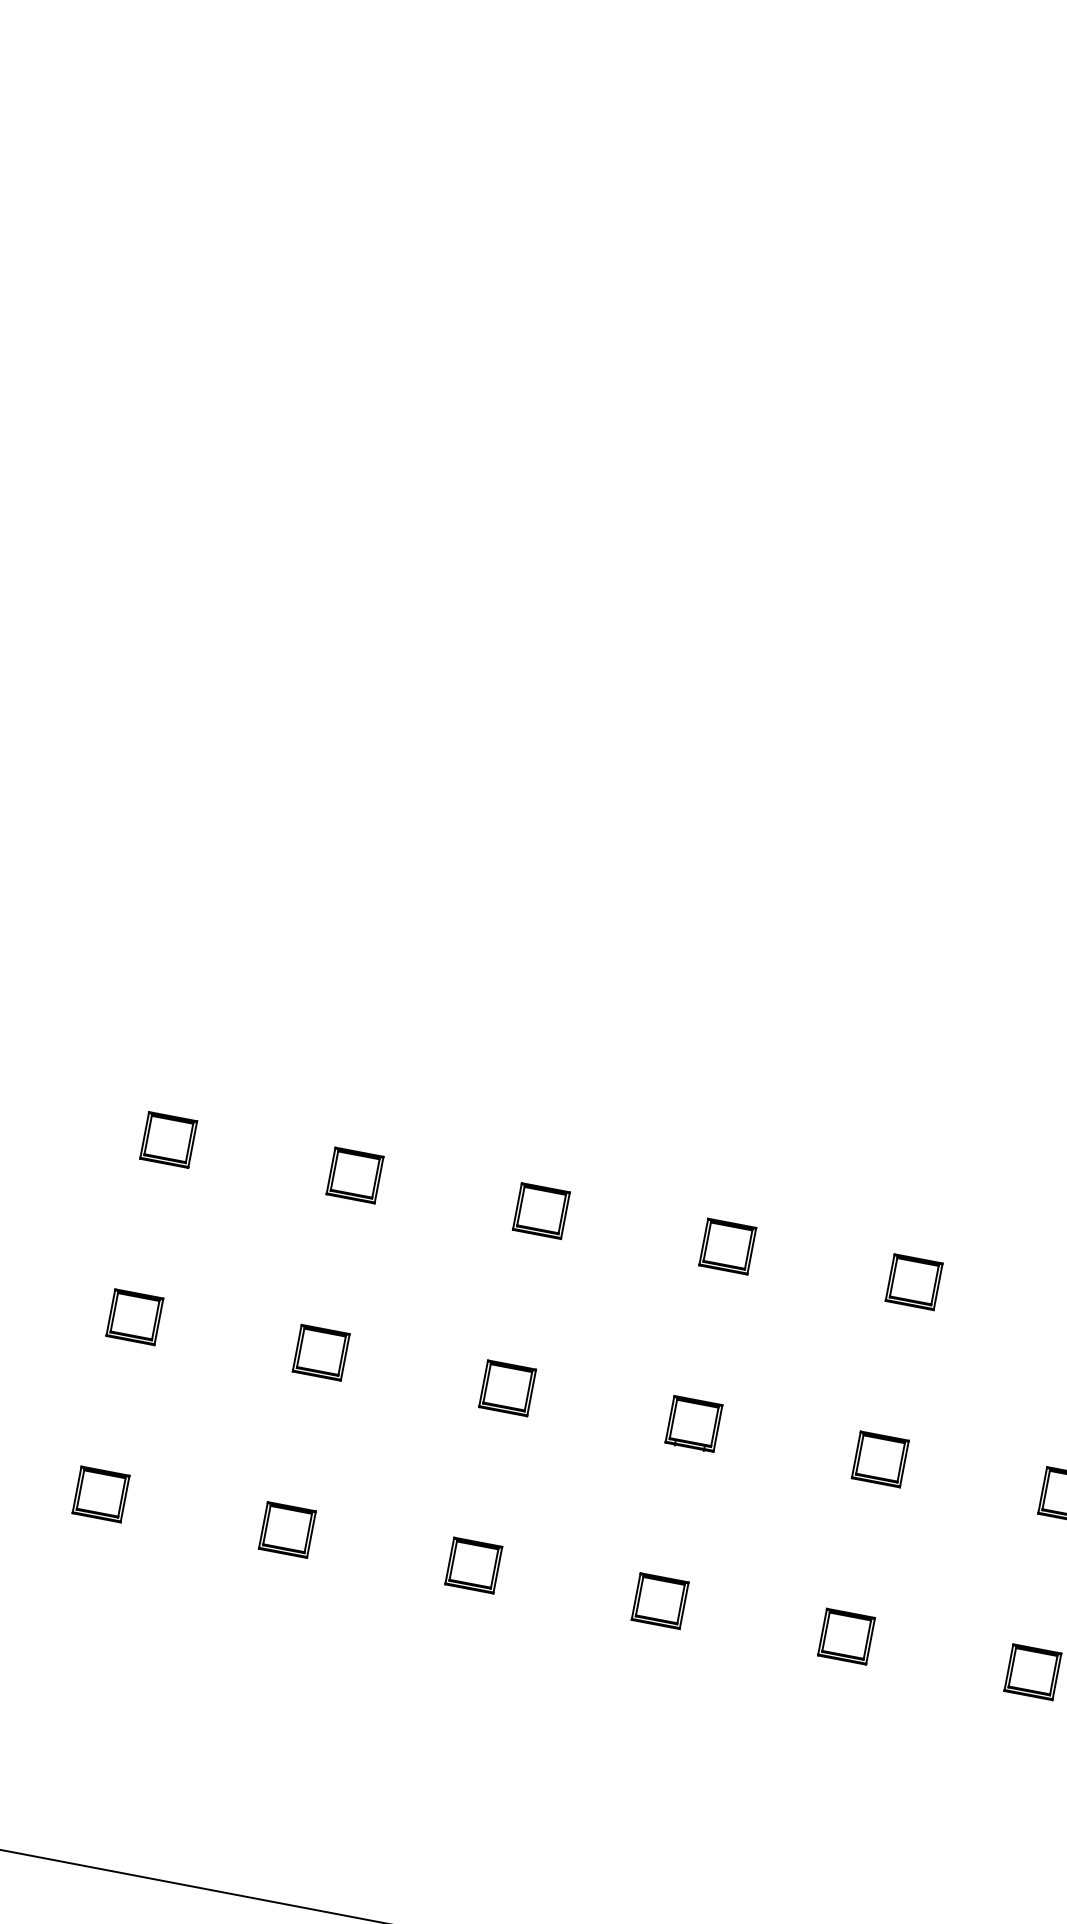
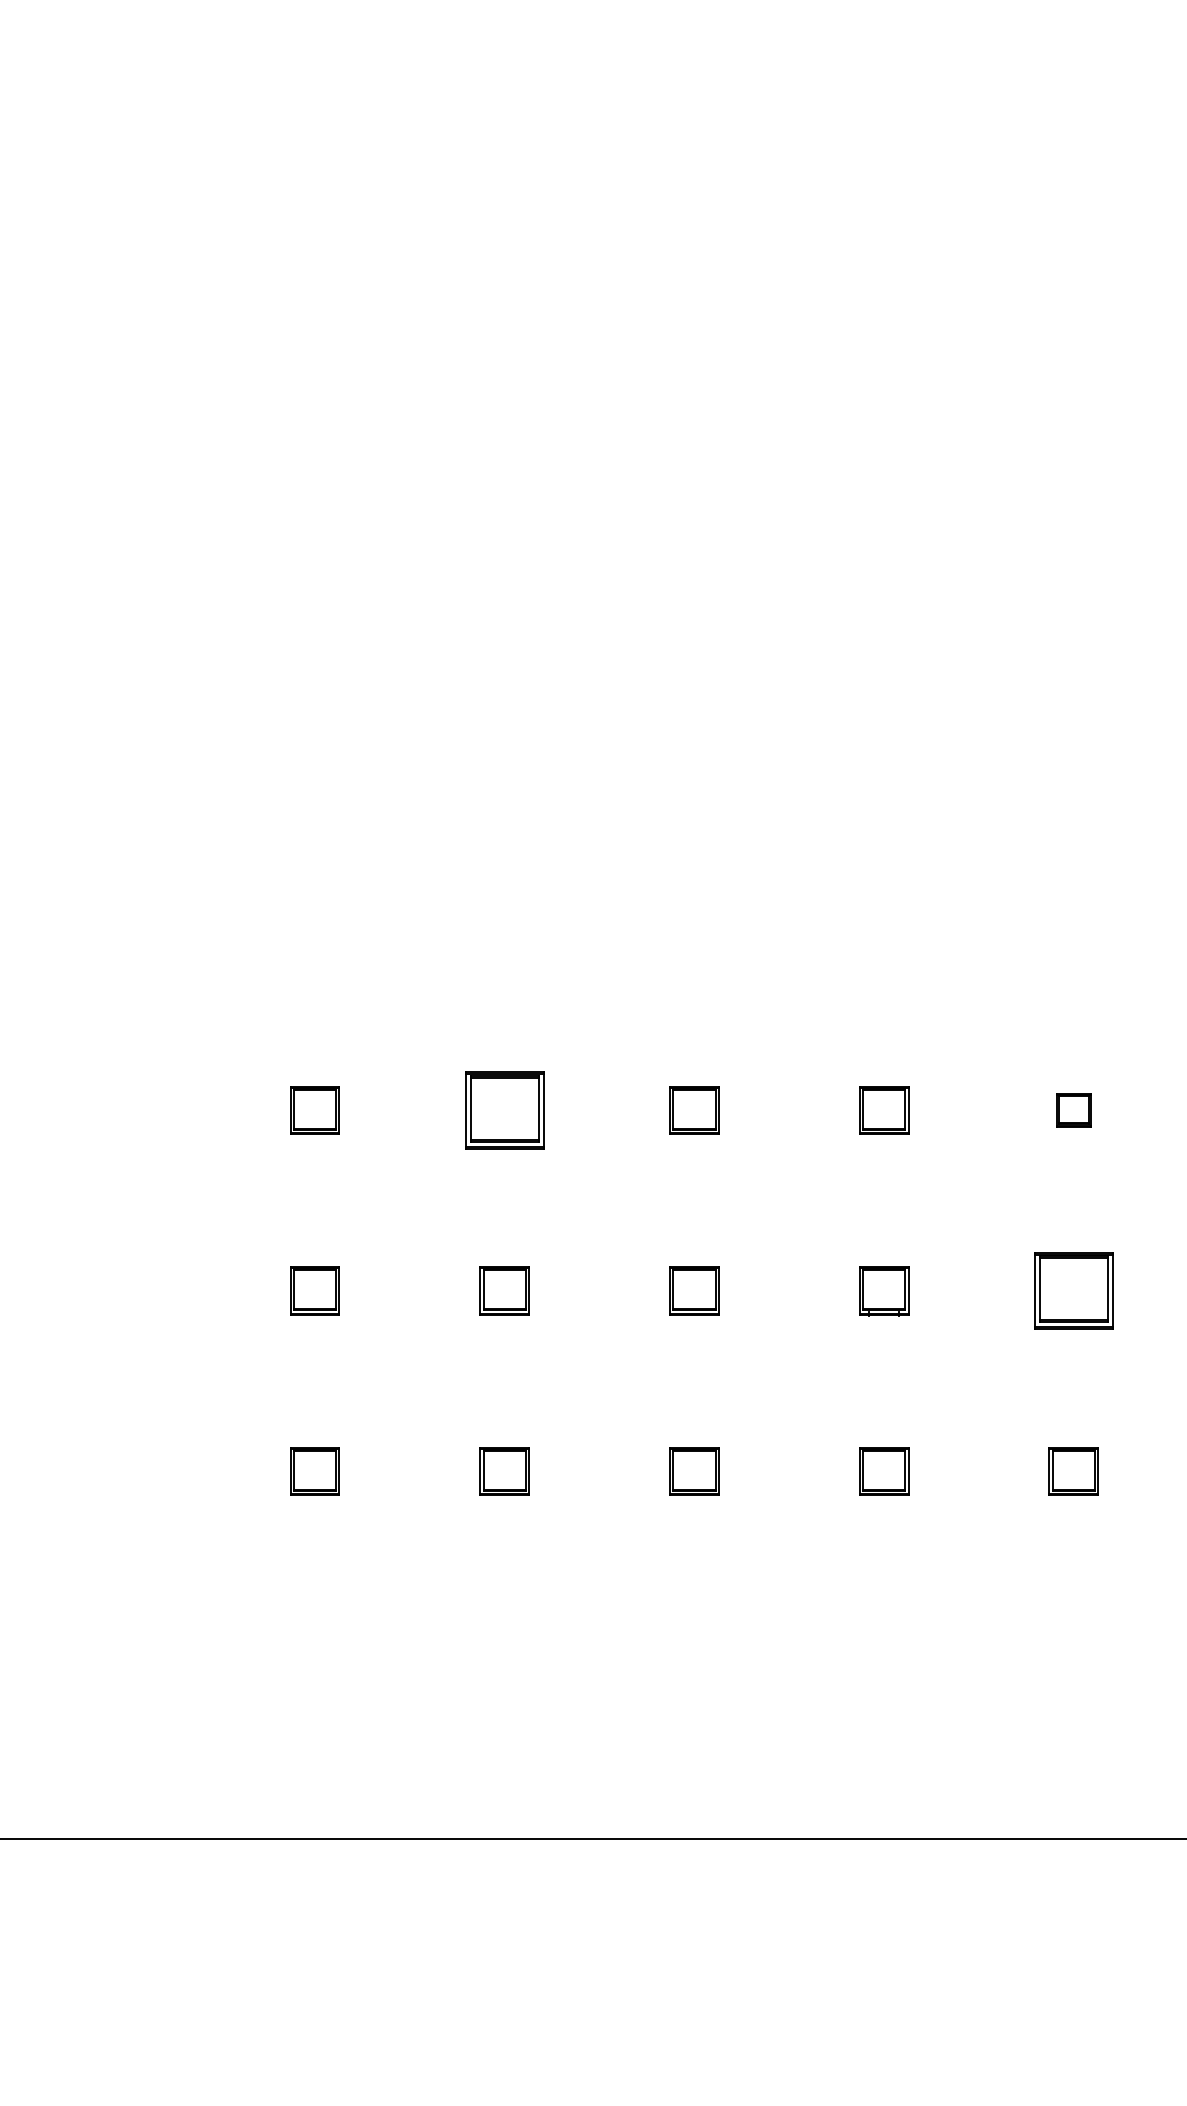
part: (354, 1175) -> (504, 1110), size x1.6
part: (913, 1282) -> (1073, 1110), size x0.7
part: (880, 1458) -> (1073, 1290), size x1.6

